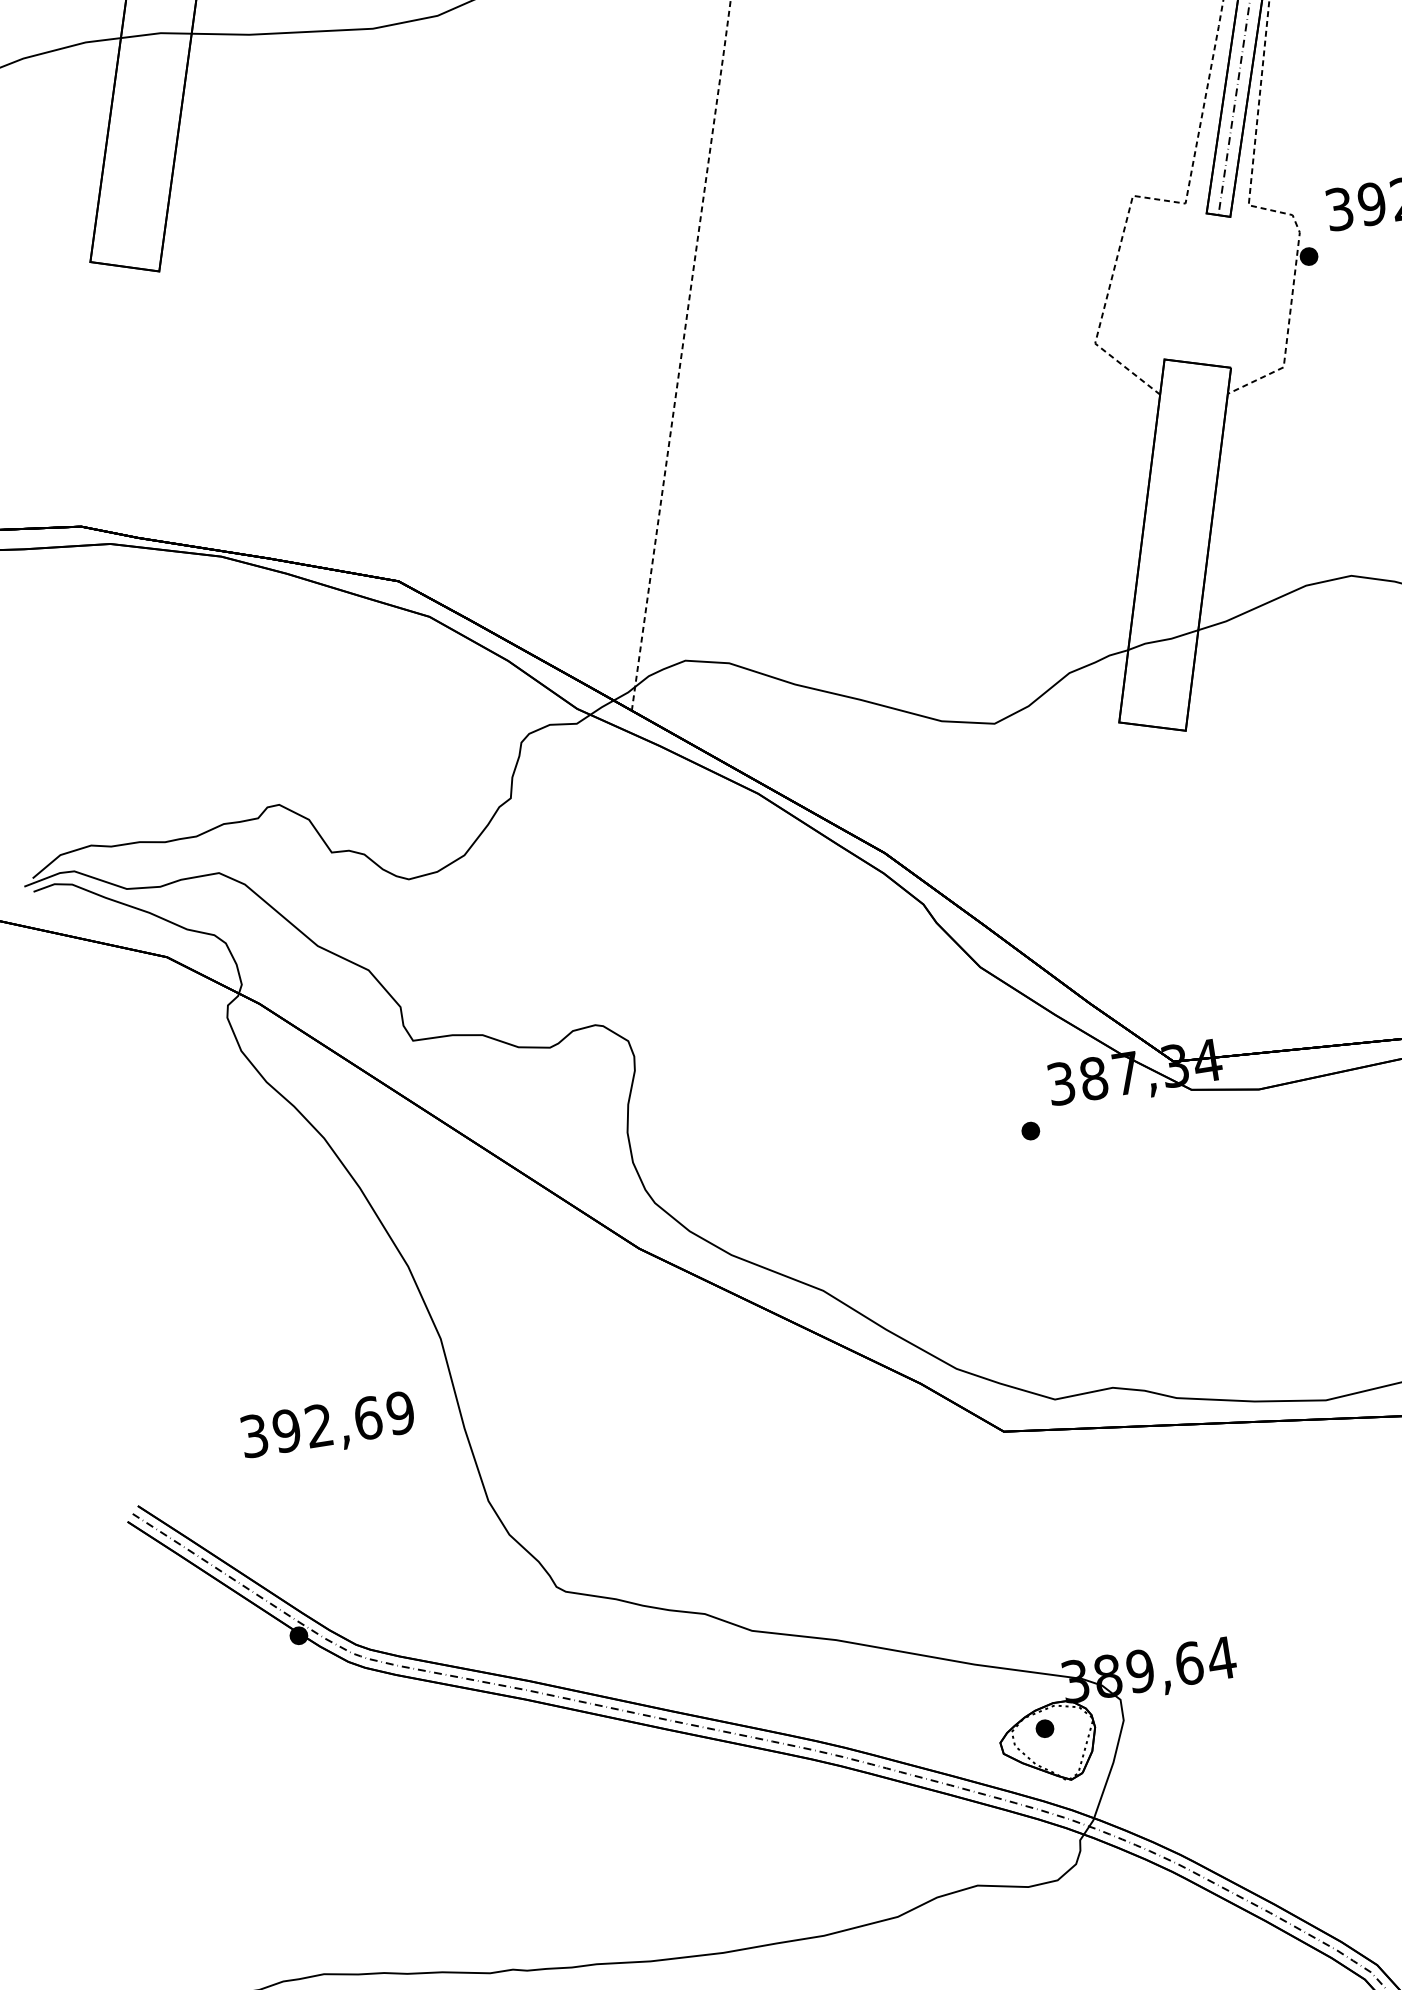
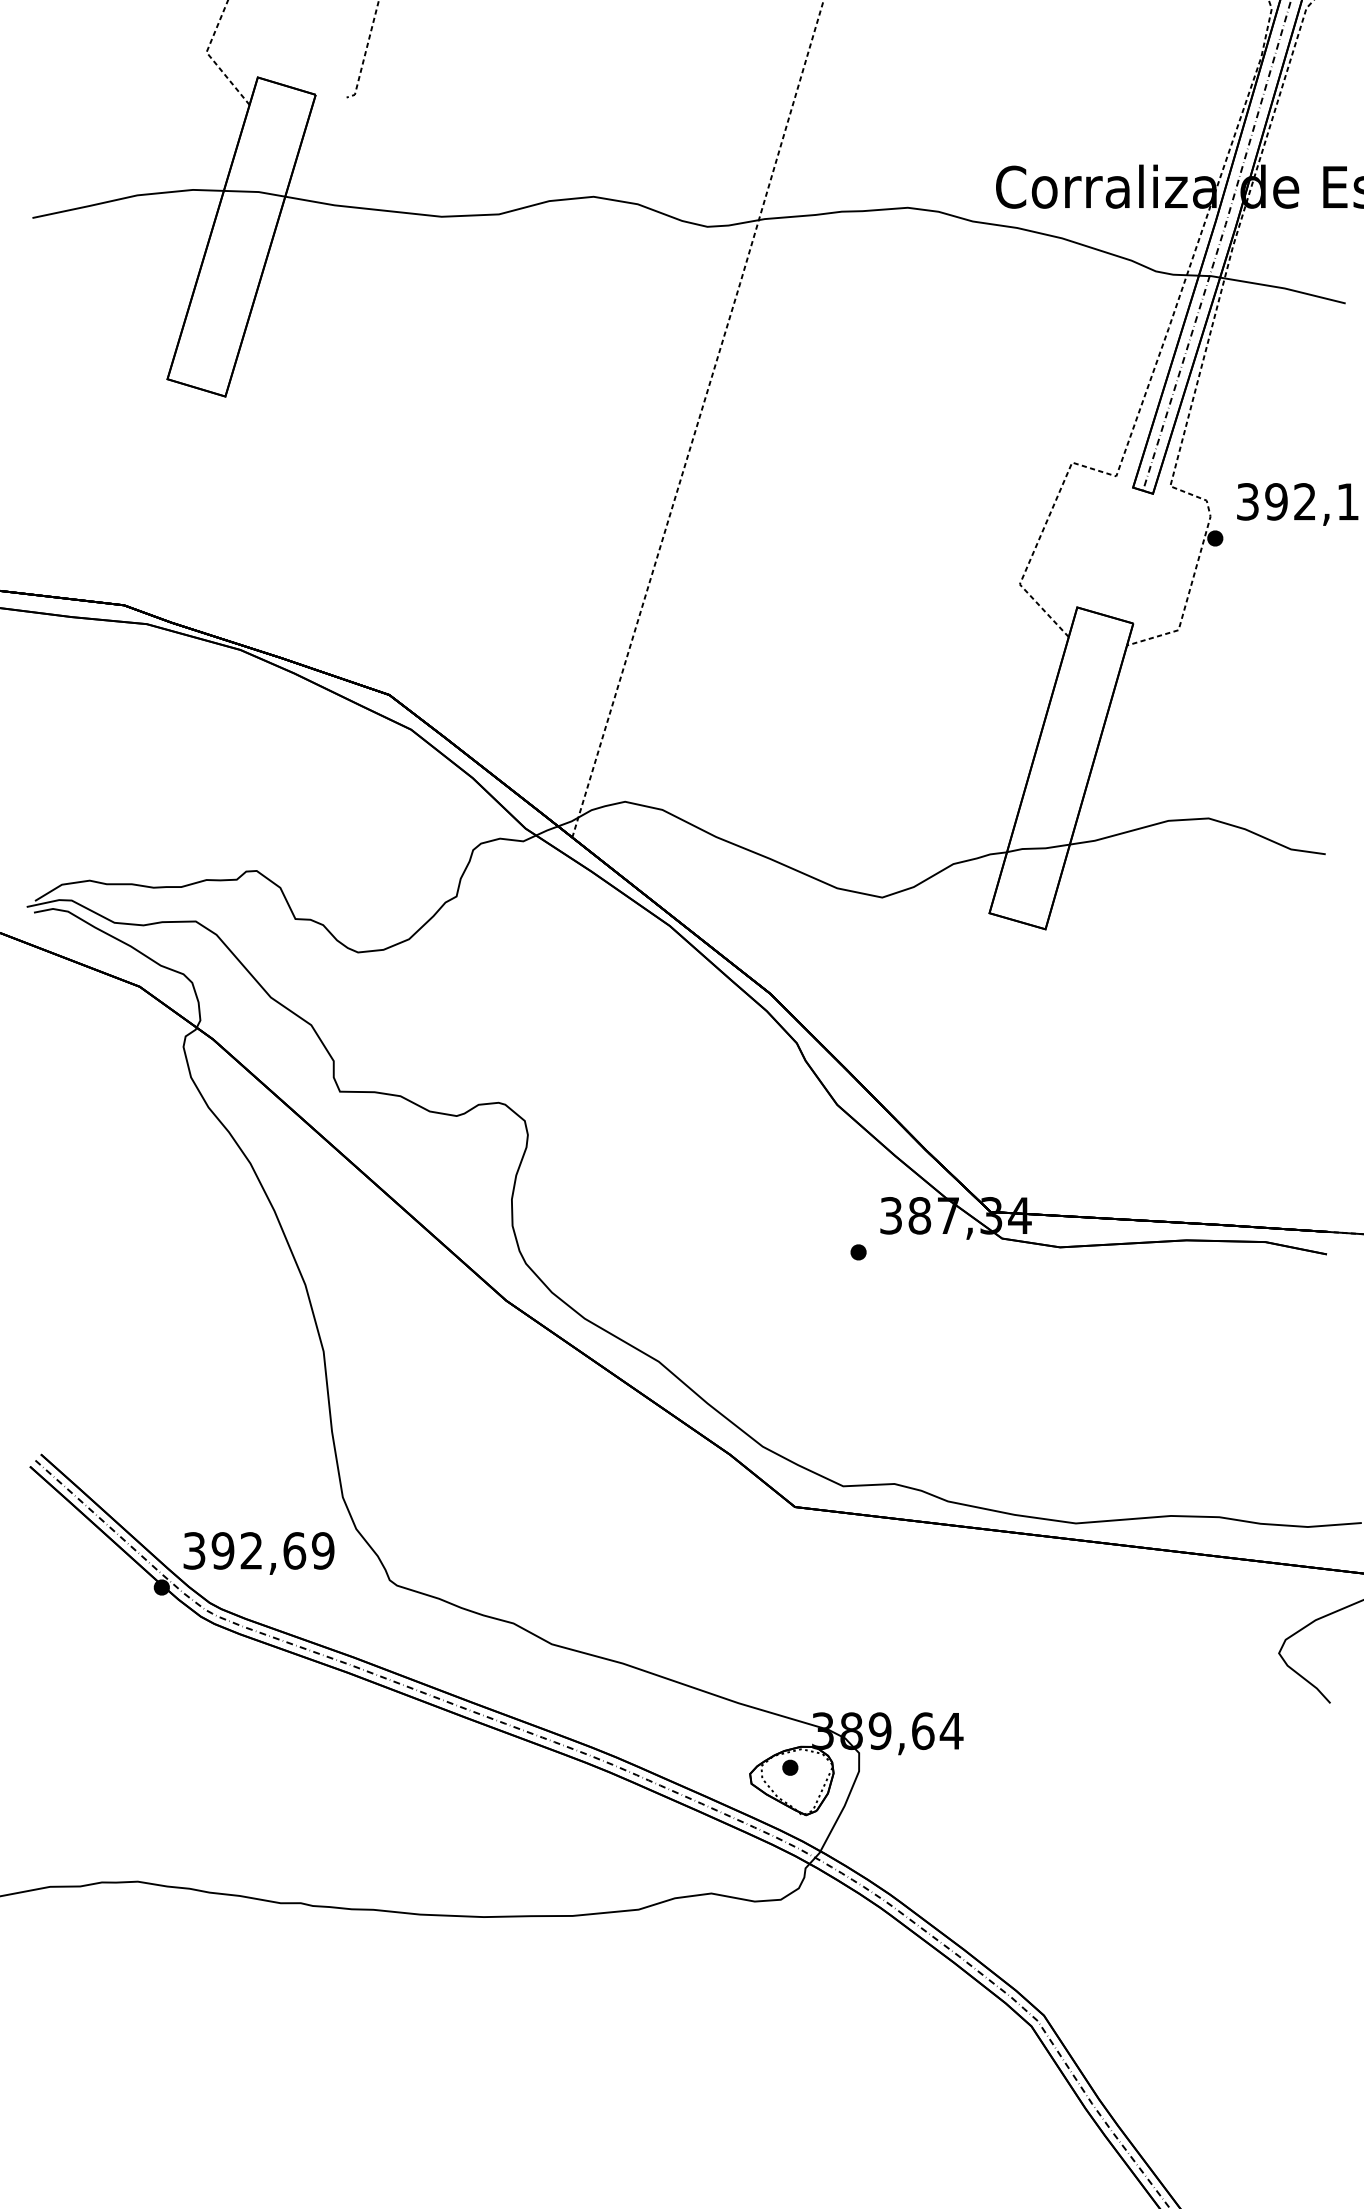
text: (327, 1427) -> (258, 1553), moved

